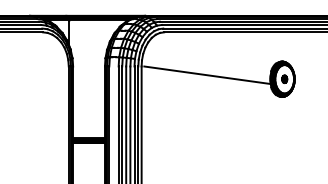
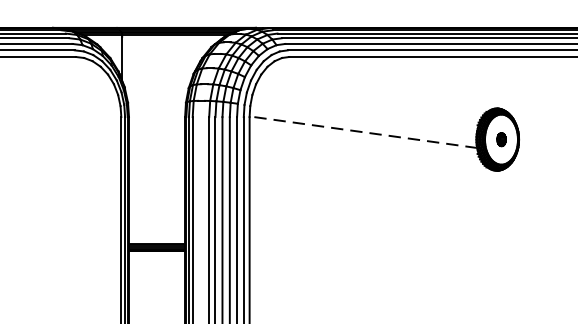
line: (207, 75) -> (365, 132), solid -> dashed

